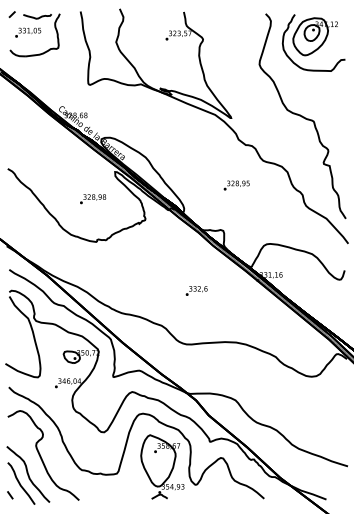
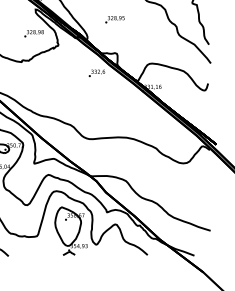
text: (236, 185) -> (114, 19), moved
text: (93, 199) -> (34, 33), moved
text: (196, 290) -> (96, 73), moved

